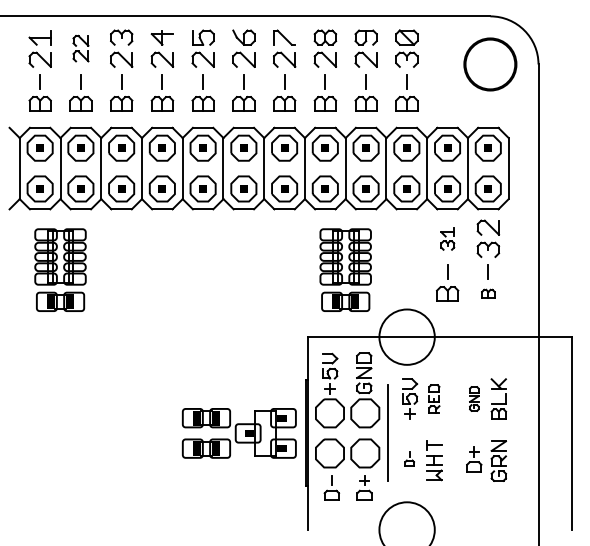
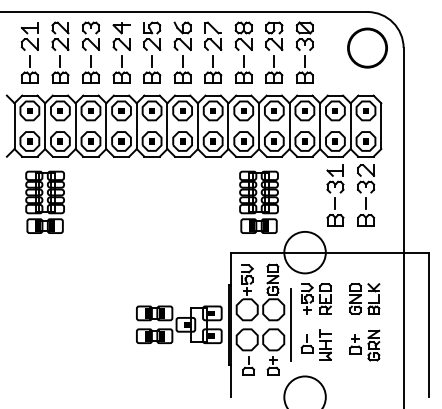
part: (80, 48) -> (60, 36), size x1.43
part: (447, 238) -> (335, 178), size x1.67
part: (488, 293) -> (366, 219), size x1.67
part: (434, 398) -> (325, 298), size x1.43
part: (474, 398) -> (355, 298), size x1.67
part: (409, 458) -> (306, 343), size x1.67

